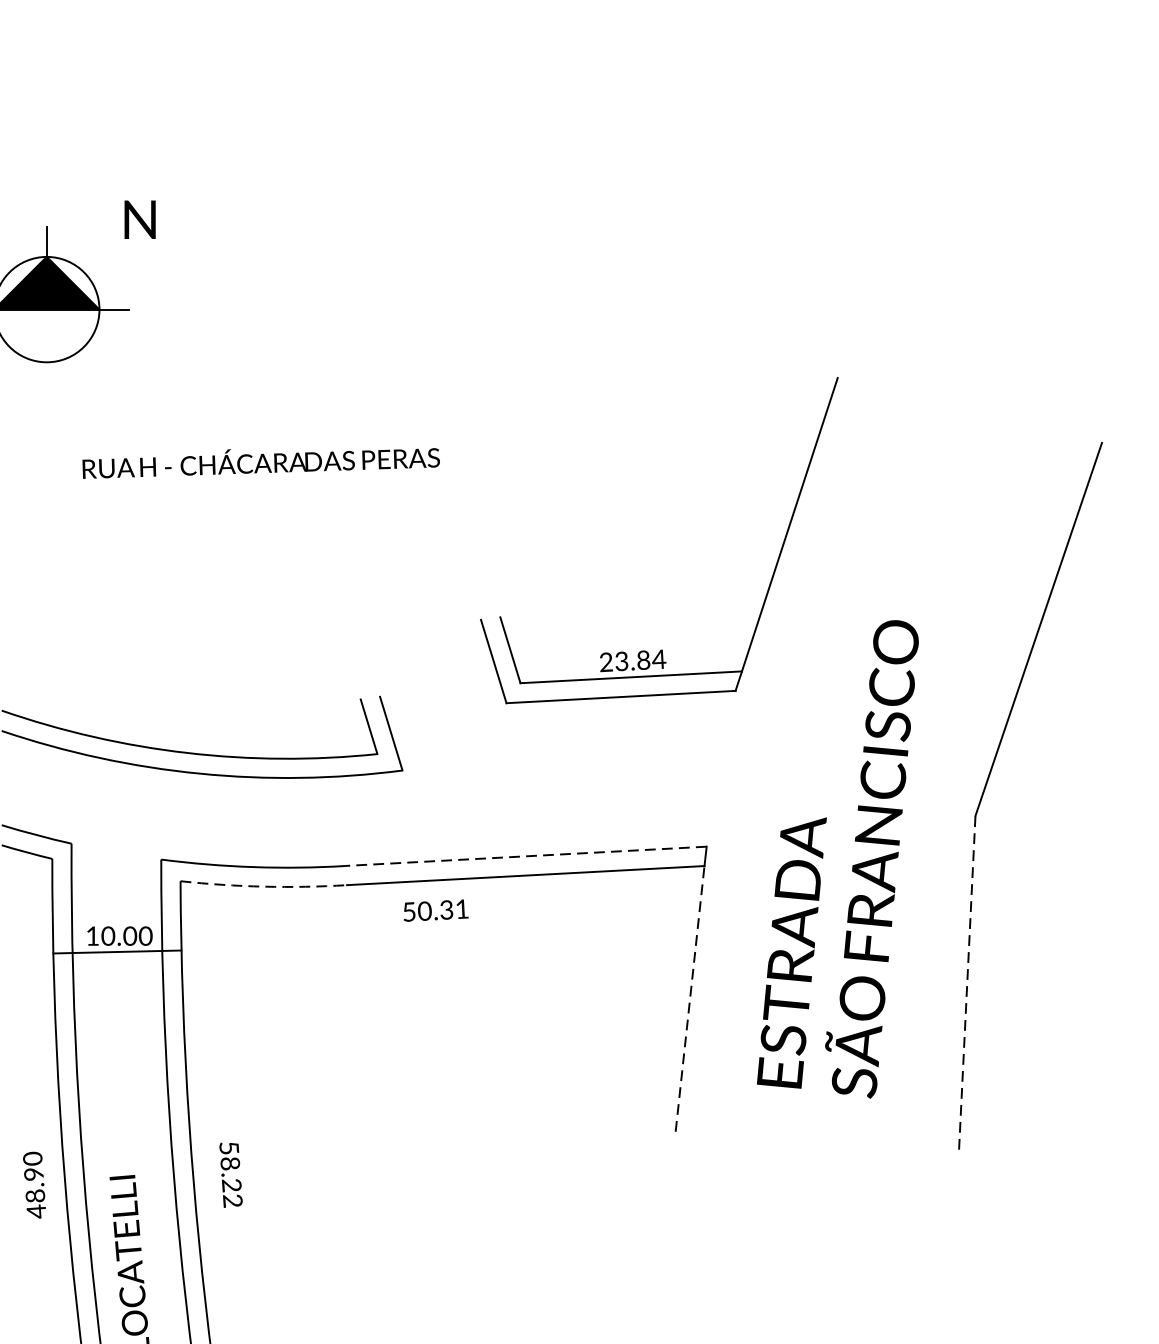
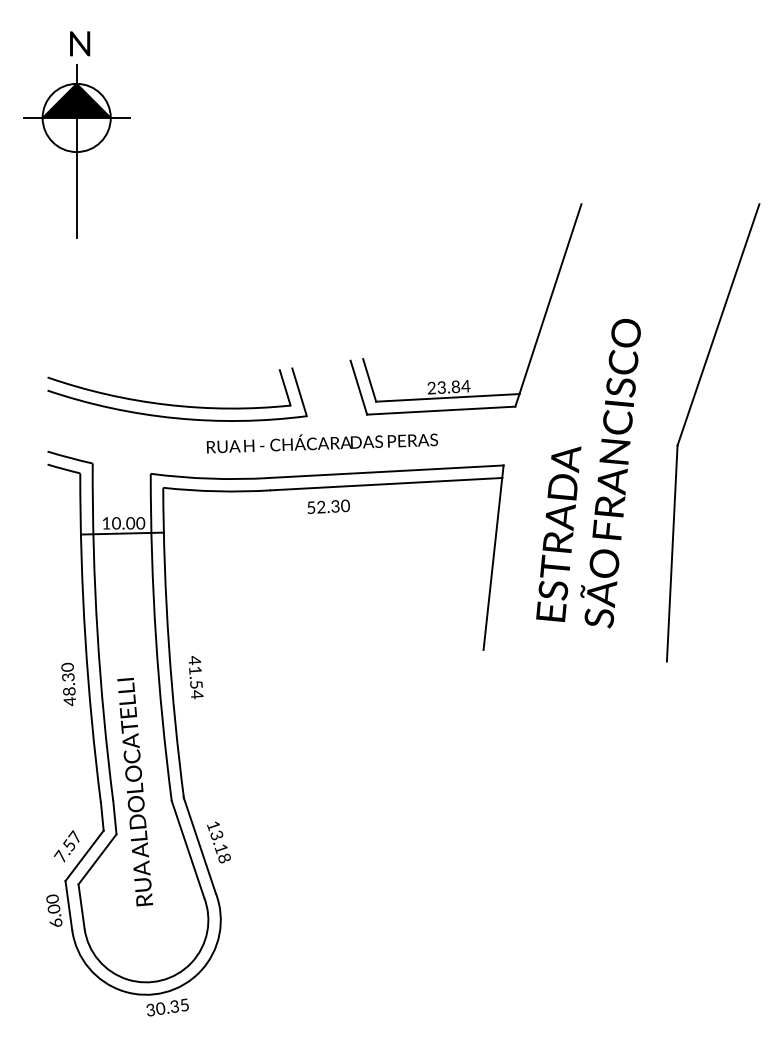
text: (140, 219) -> (80, 43), moved
line: (46, 401) -> (76, 177), added
text: (261, 463) -> (322, 443), moved
part: (660, 650) -> (466, 380), moved
line: (525, 856) -> (386, 471), dashed -> solid
arc: (264, 886) -> (217, 491), dashed -> solid
text: (442, 910) -> (332, 506), 50.31 -> 52.30
line: (967, 982) -> (672, 553), dashed -> solid
line: (689, 998) -> (492, 563), dashed -> solid
text: (34, 1174) -> (68, 677), 48.90 -> 48.30
text: (230, 1174) -> (195, 677), 58.22 -> 41.54

